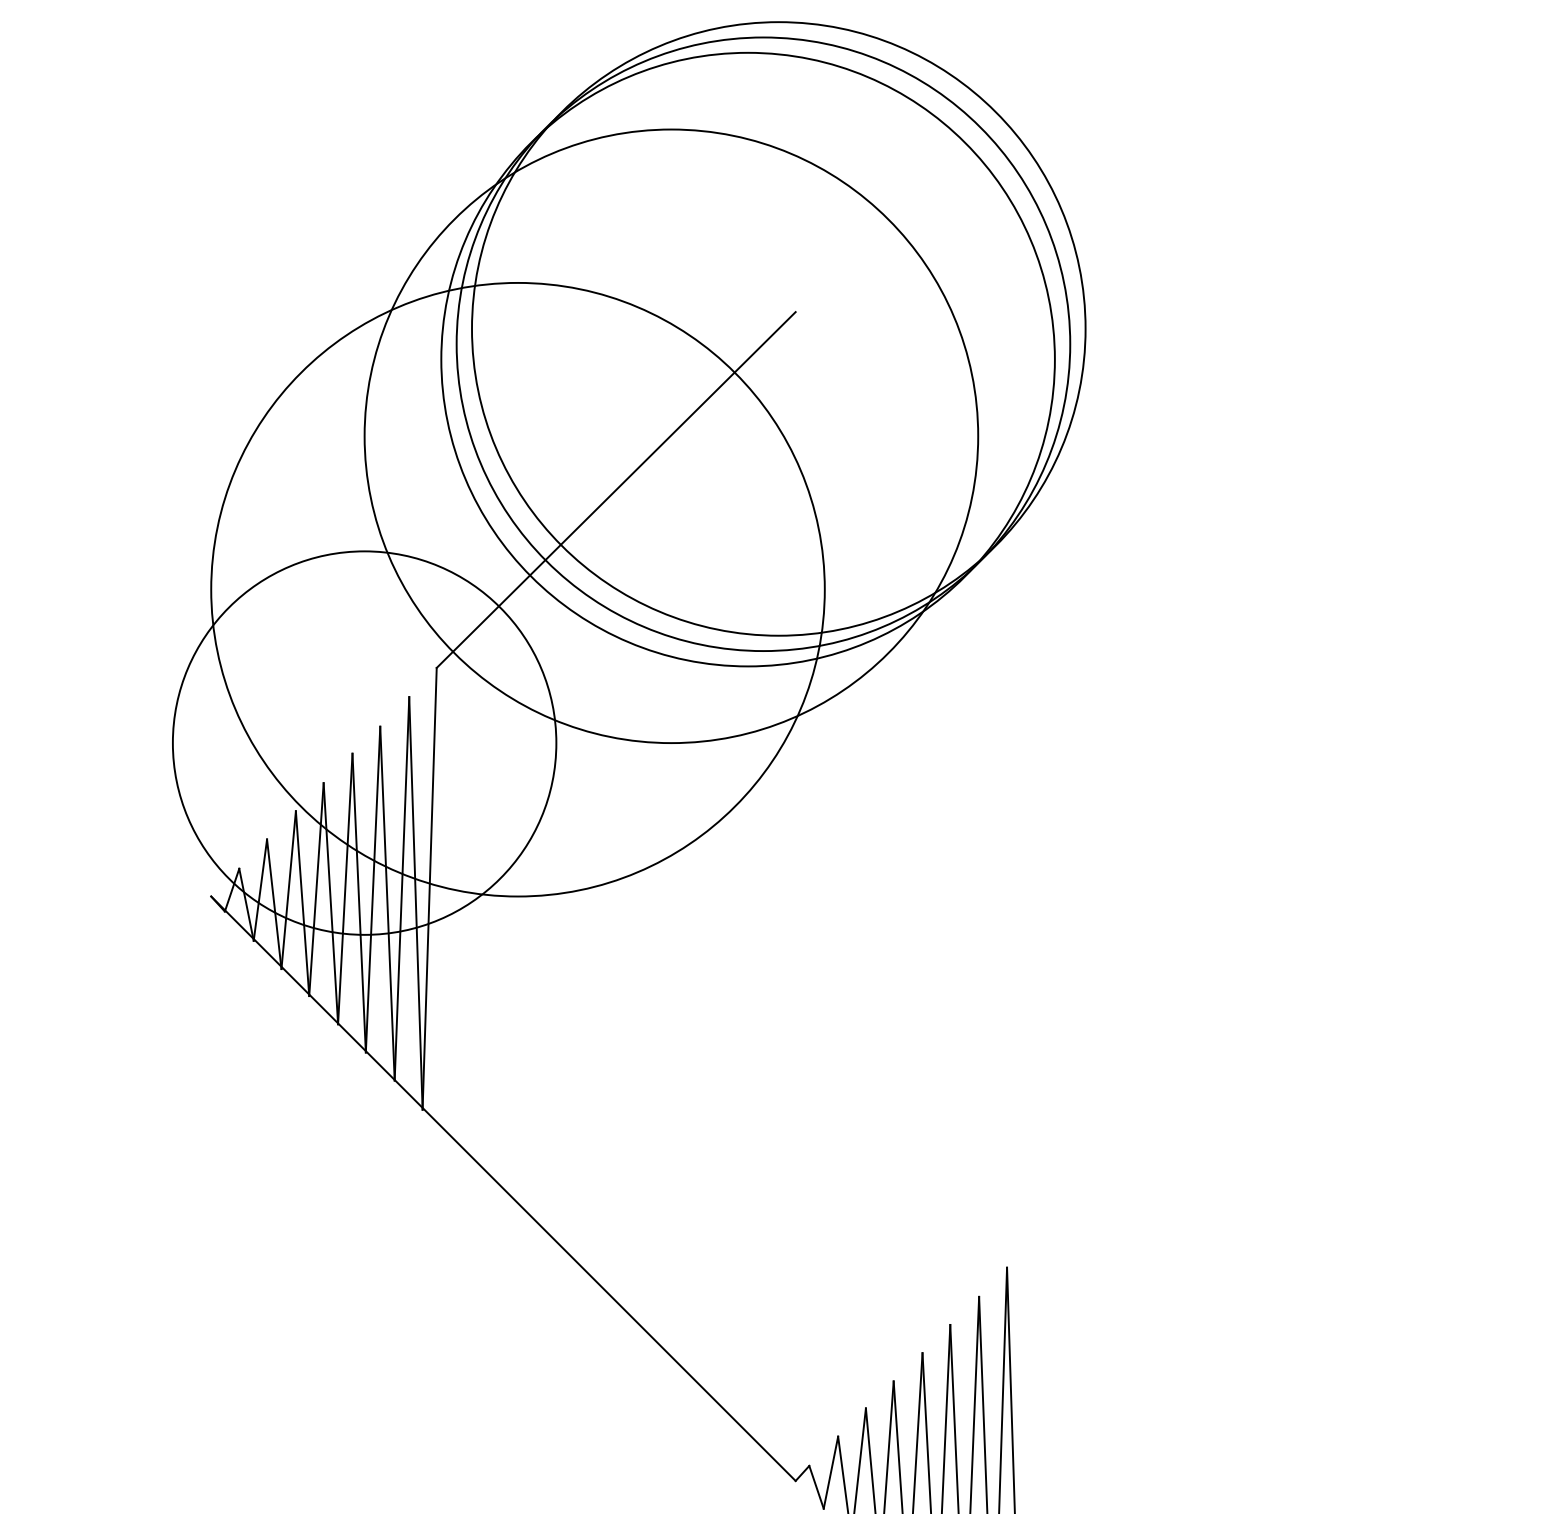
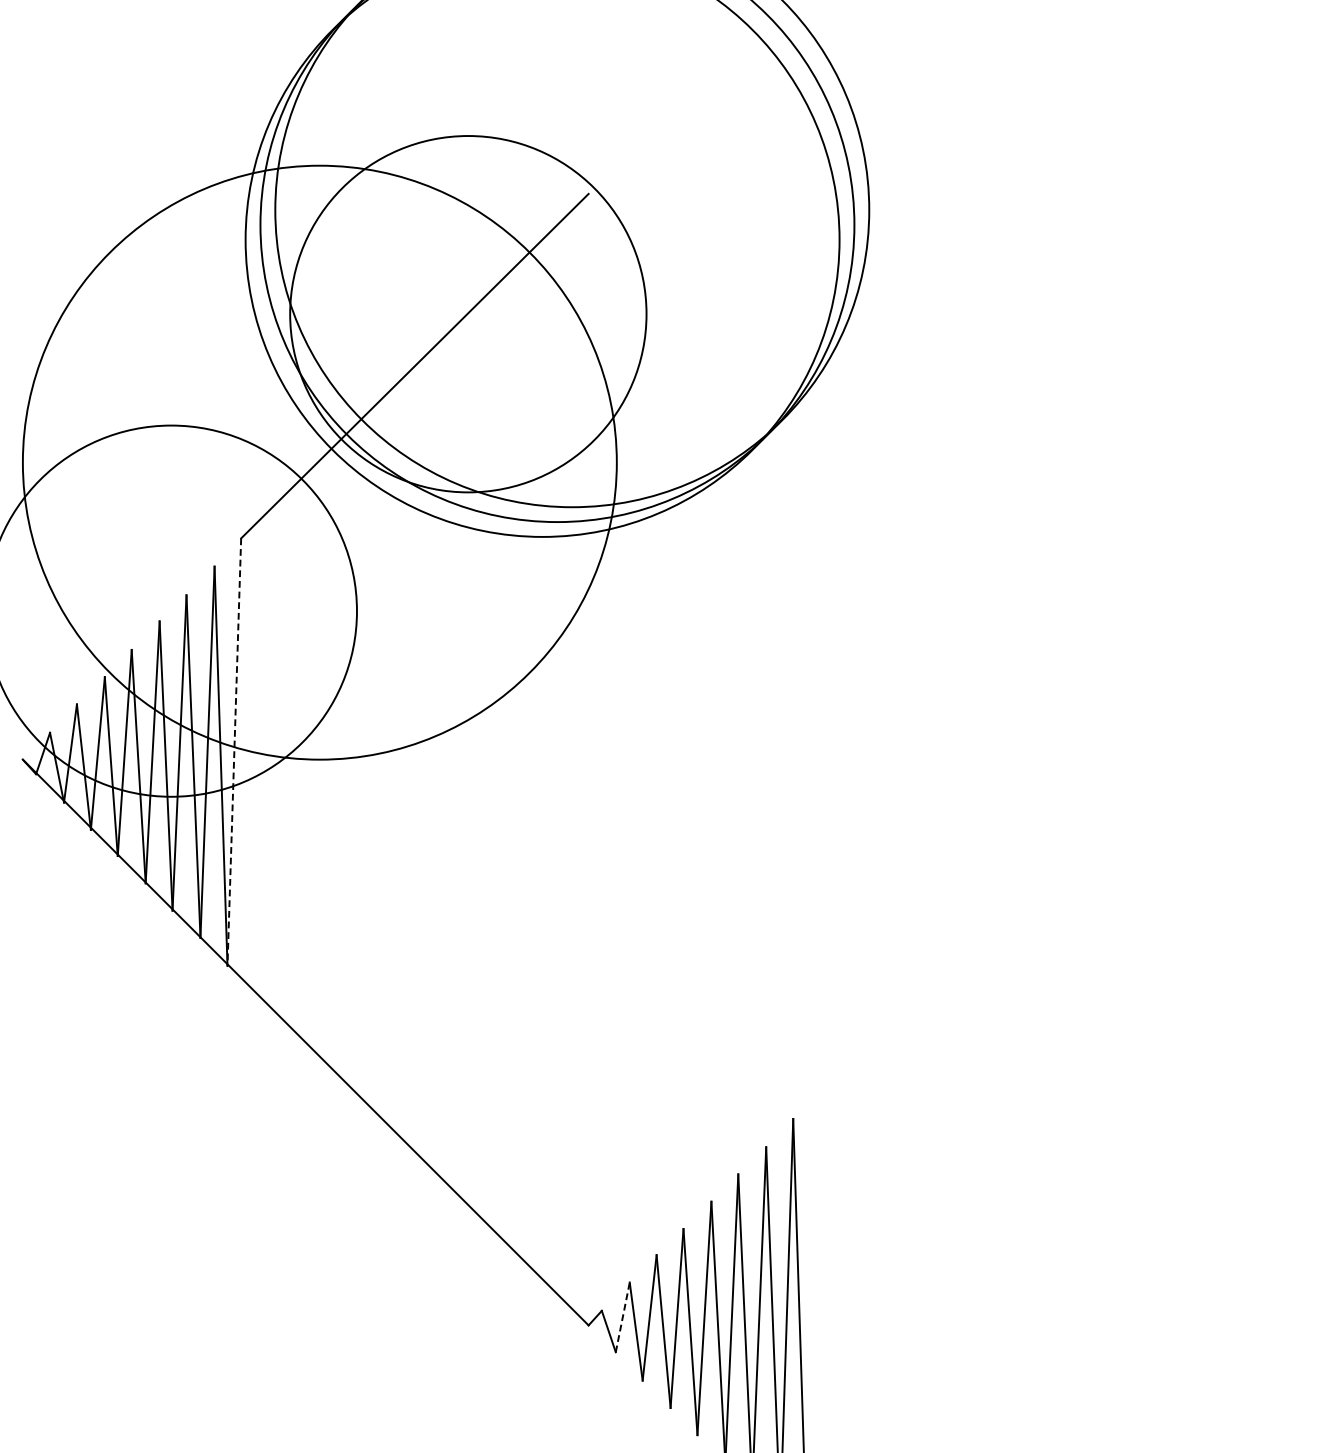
circle: (671, 436) -> (468, 314), size x0.6
line: (429, 889) -> (234, 752), solid -> dashed
line: (830, 1472) -> (622, 1317), solid -> dashed

